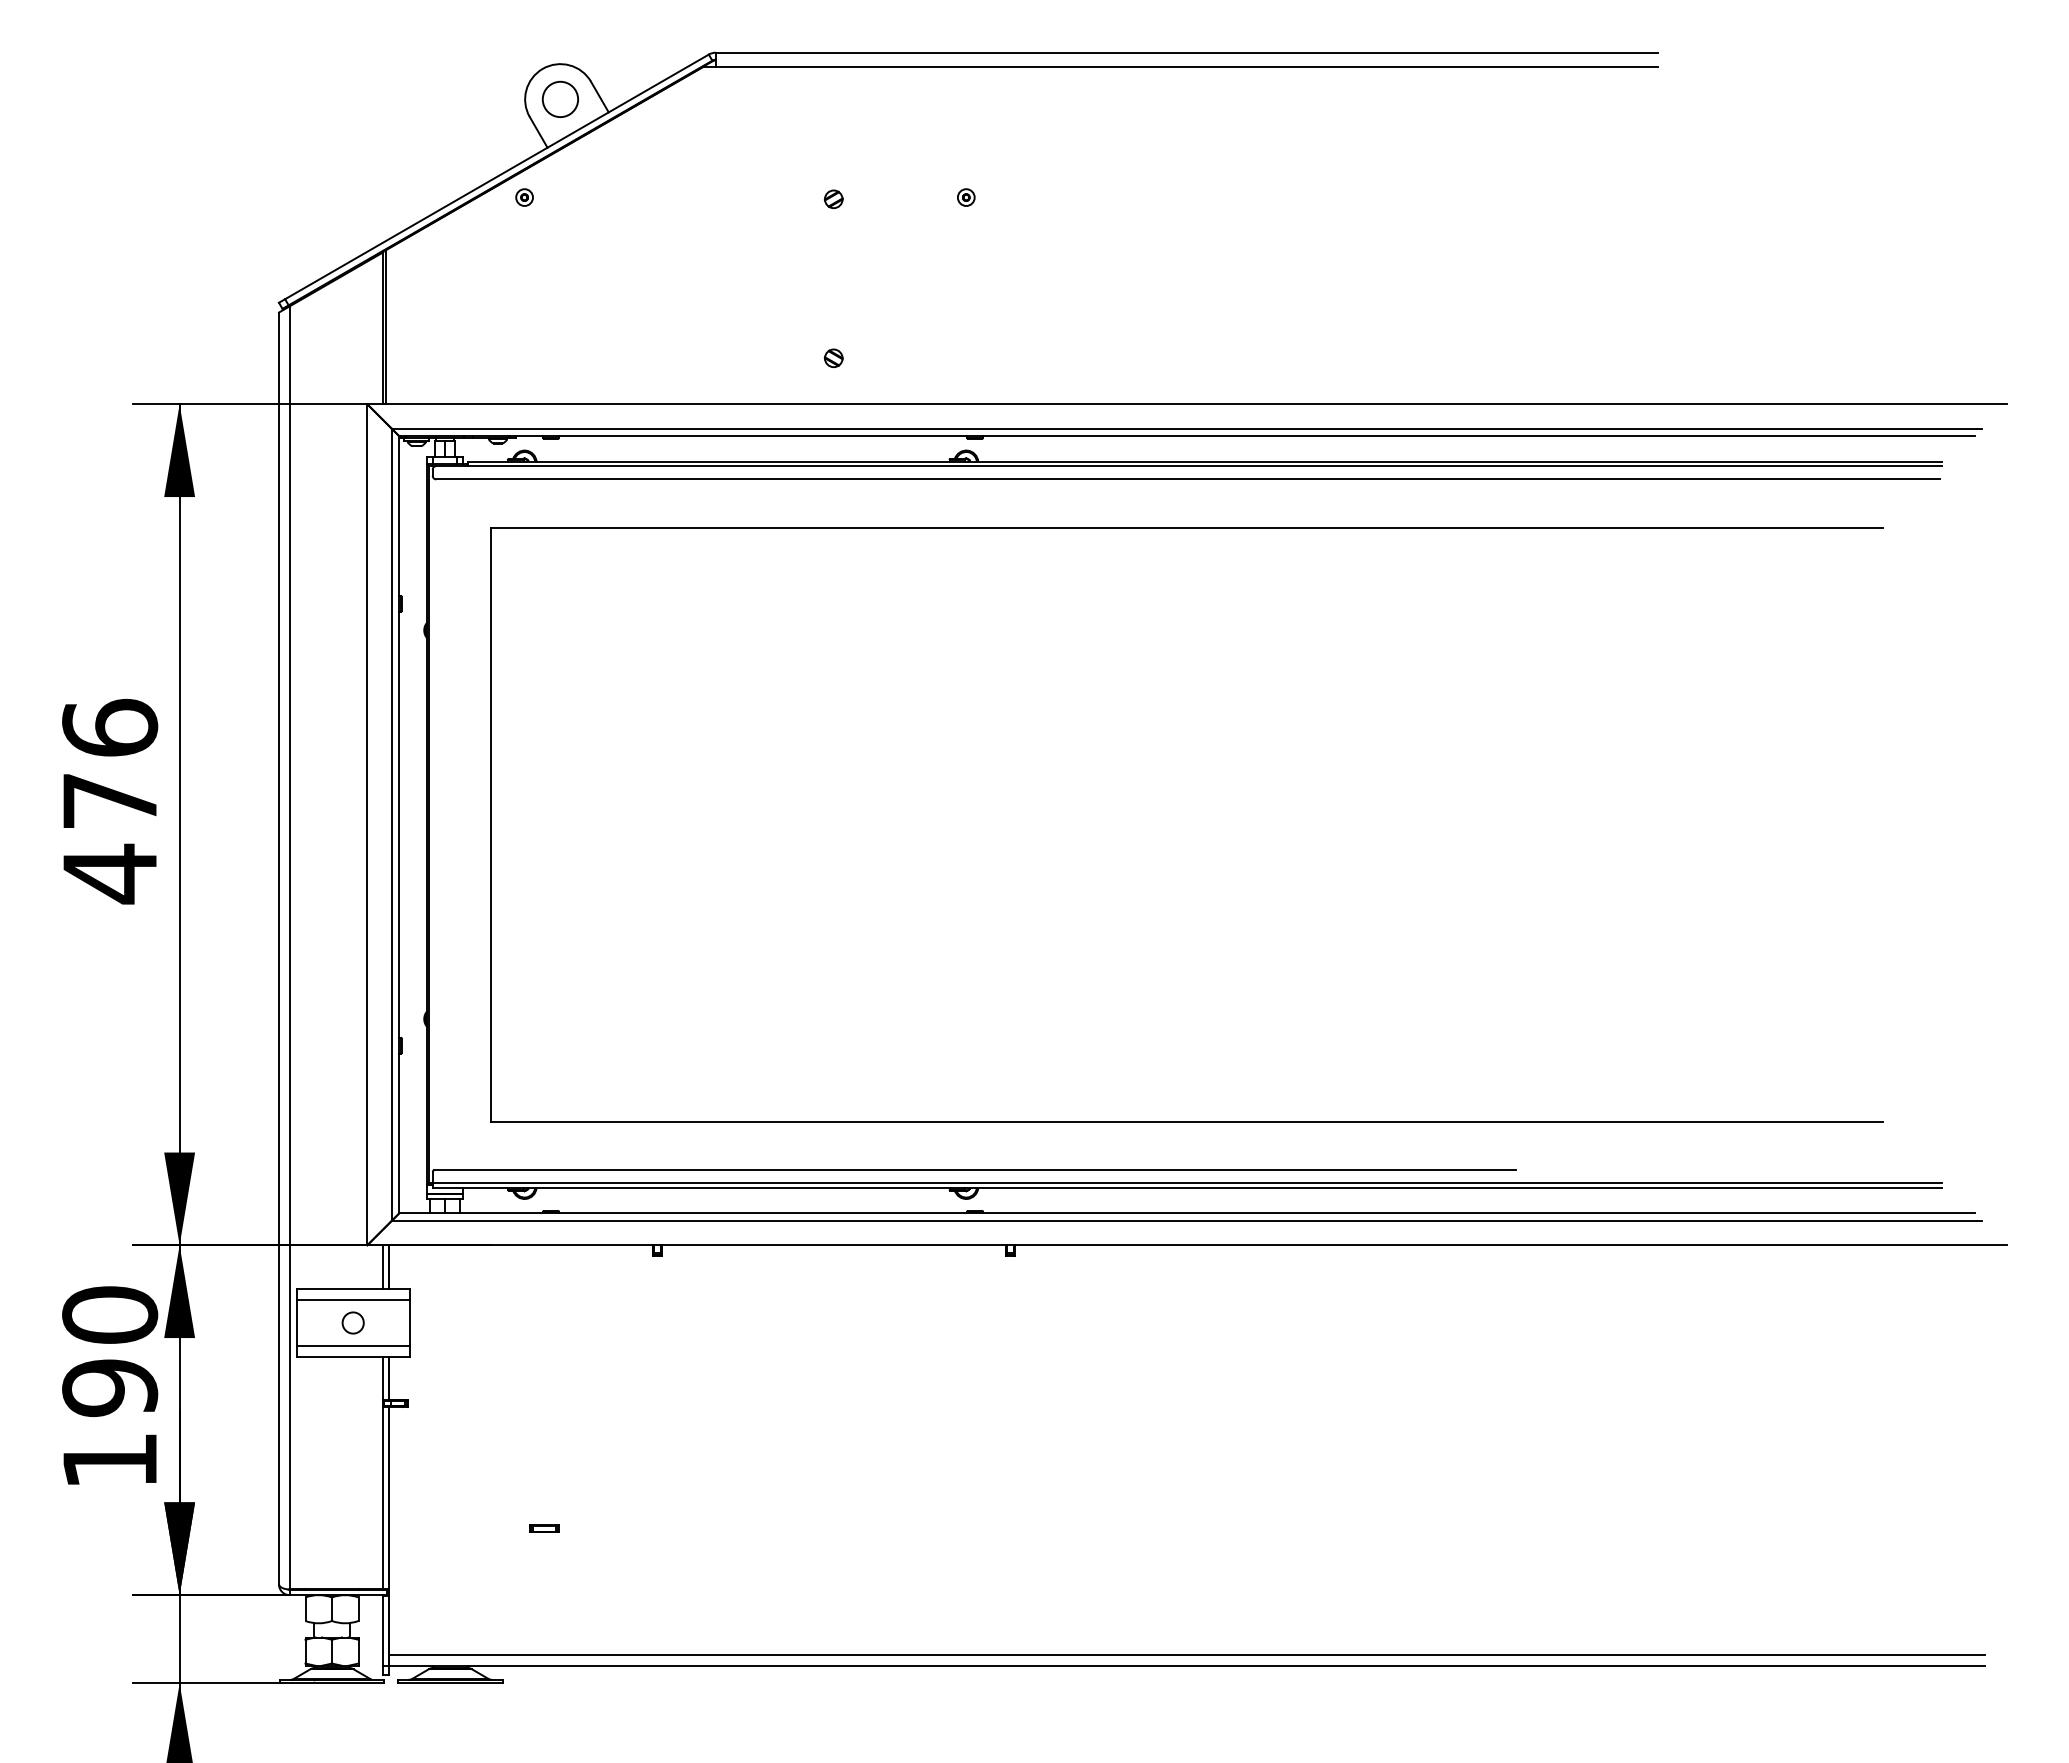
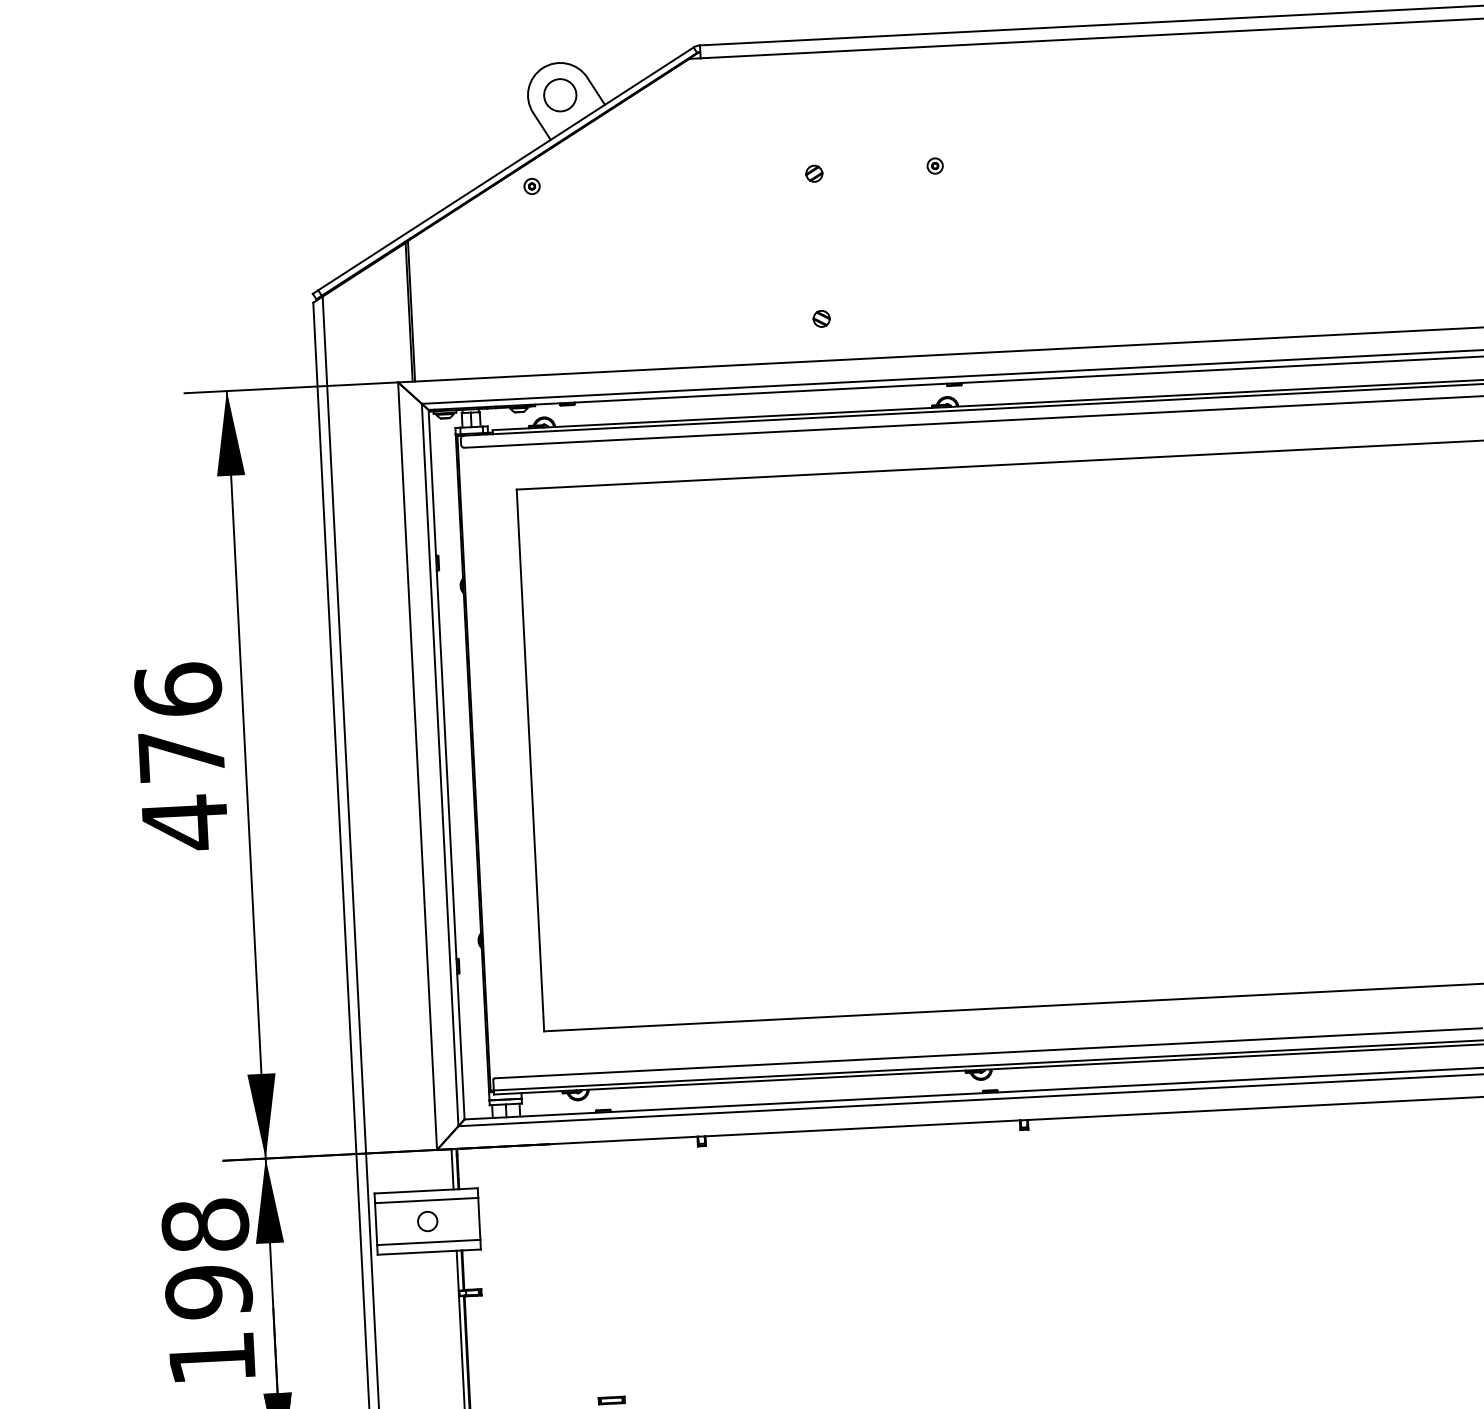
text: (109, 1314) -> (204, 1225), 190 -> 198

